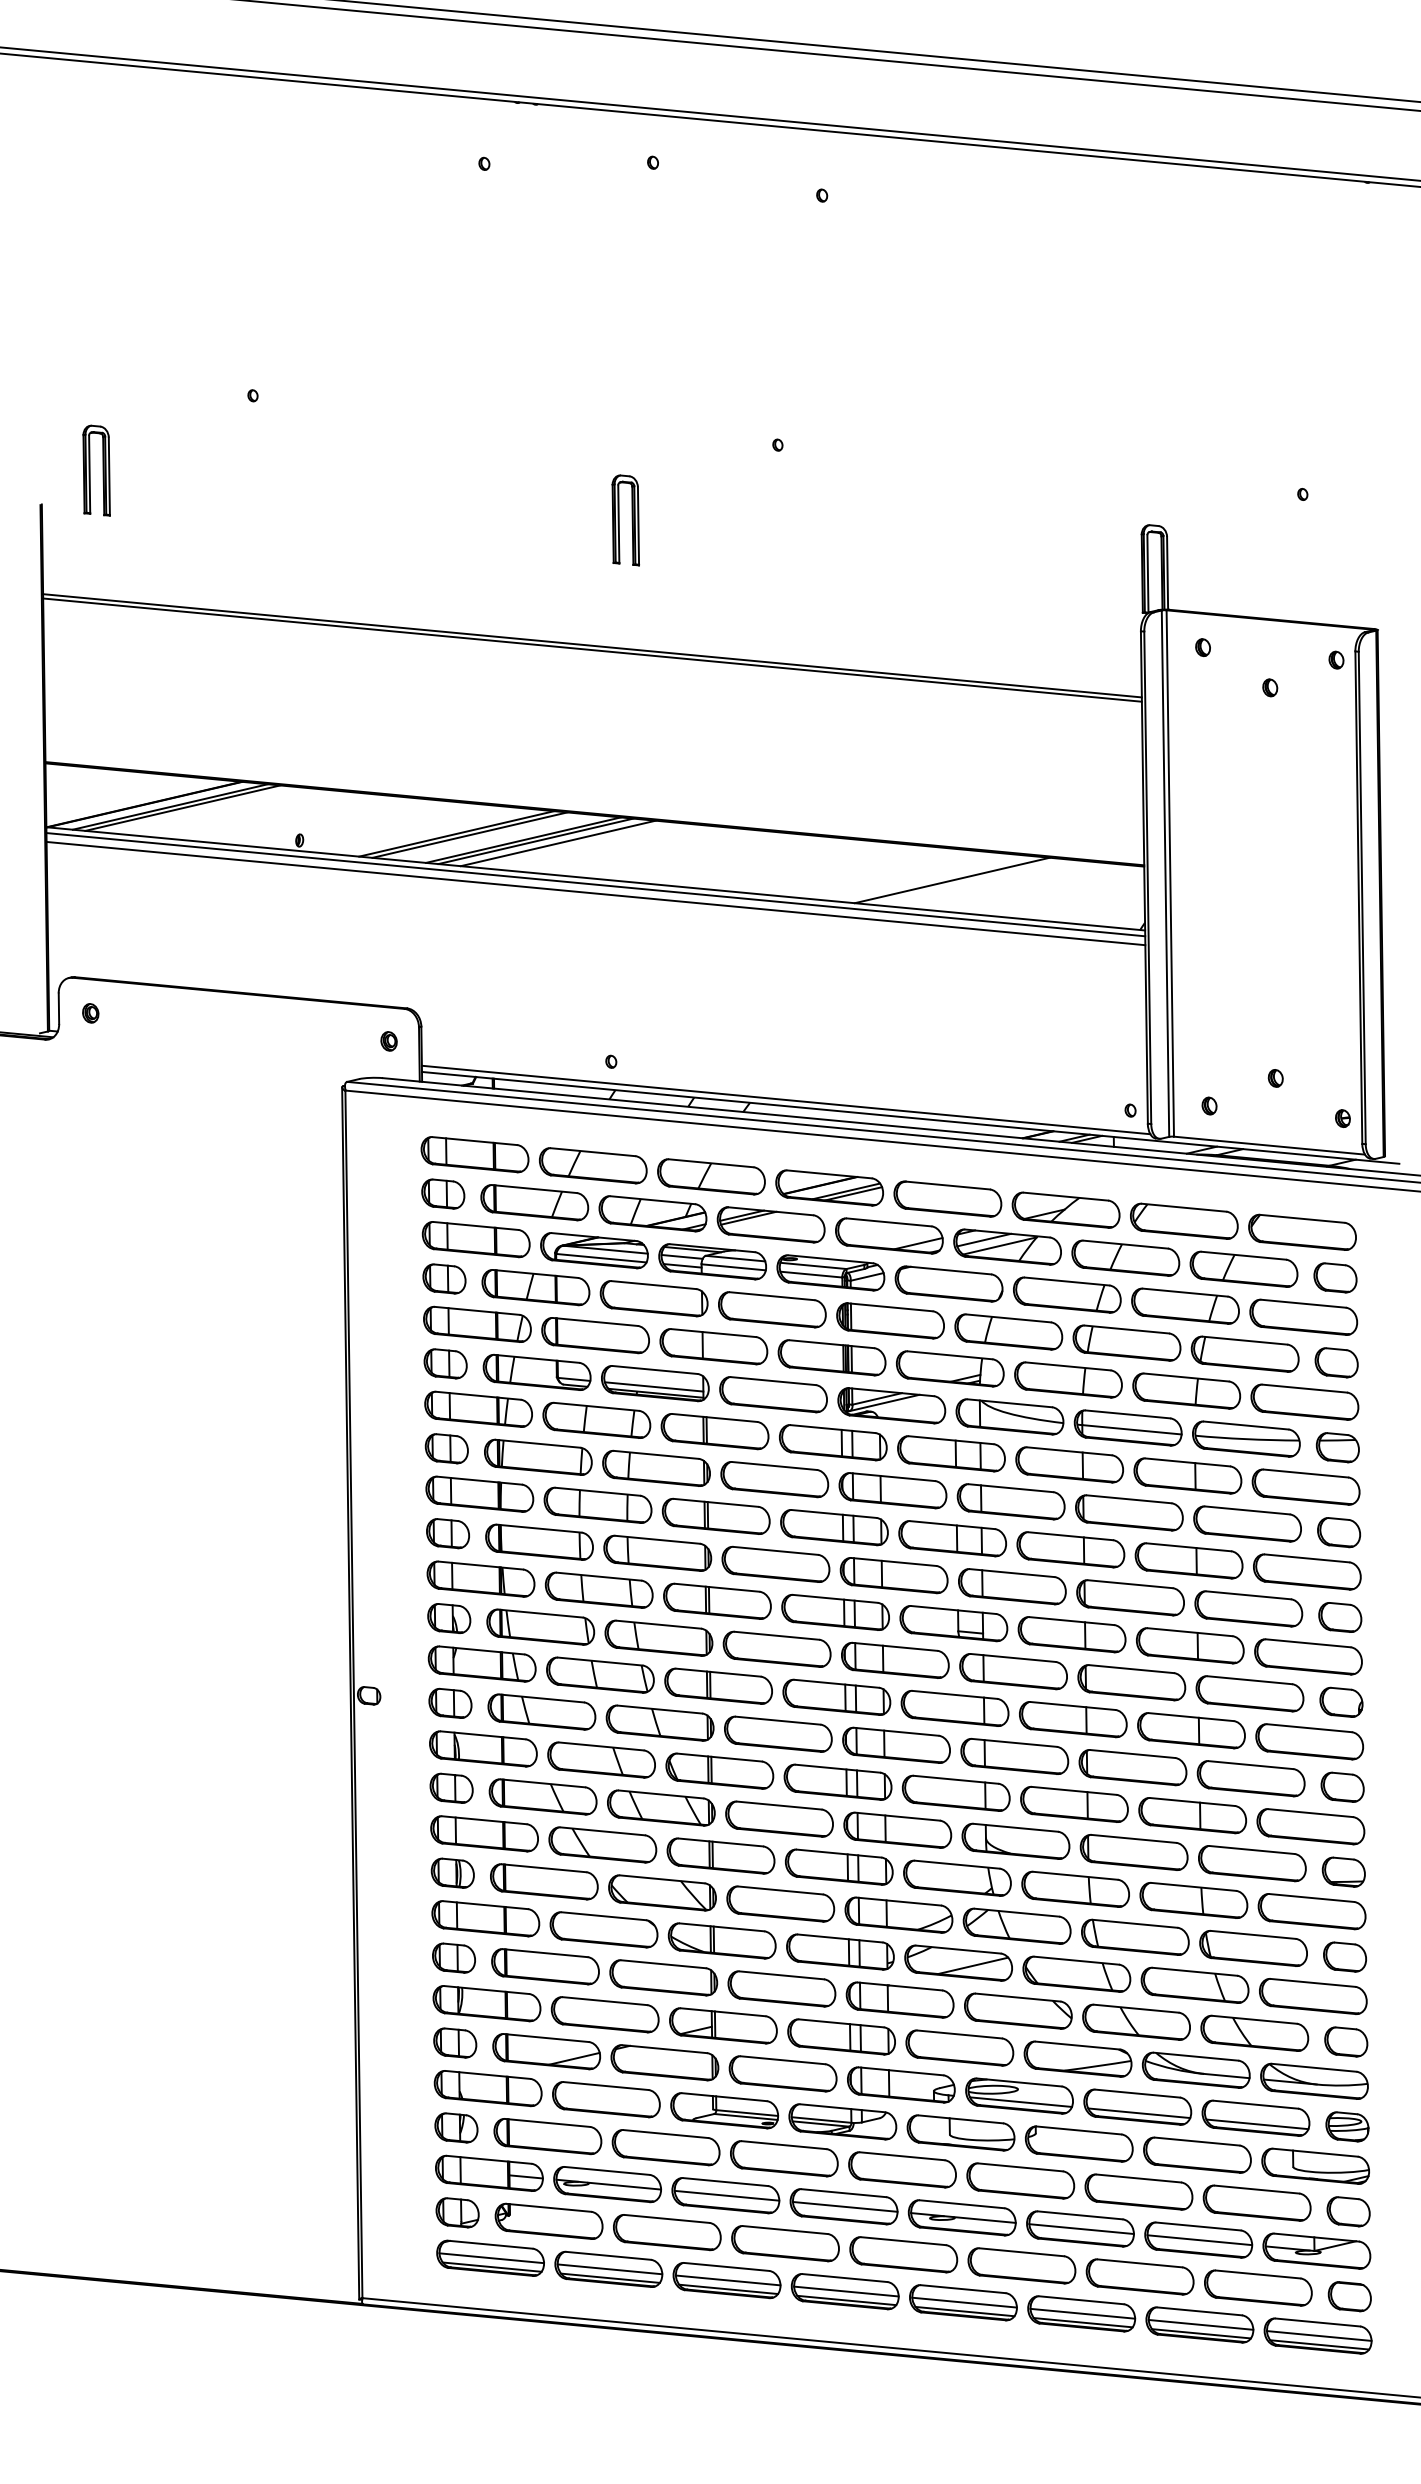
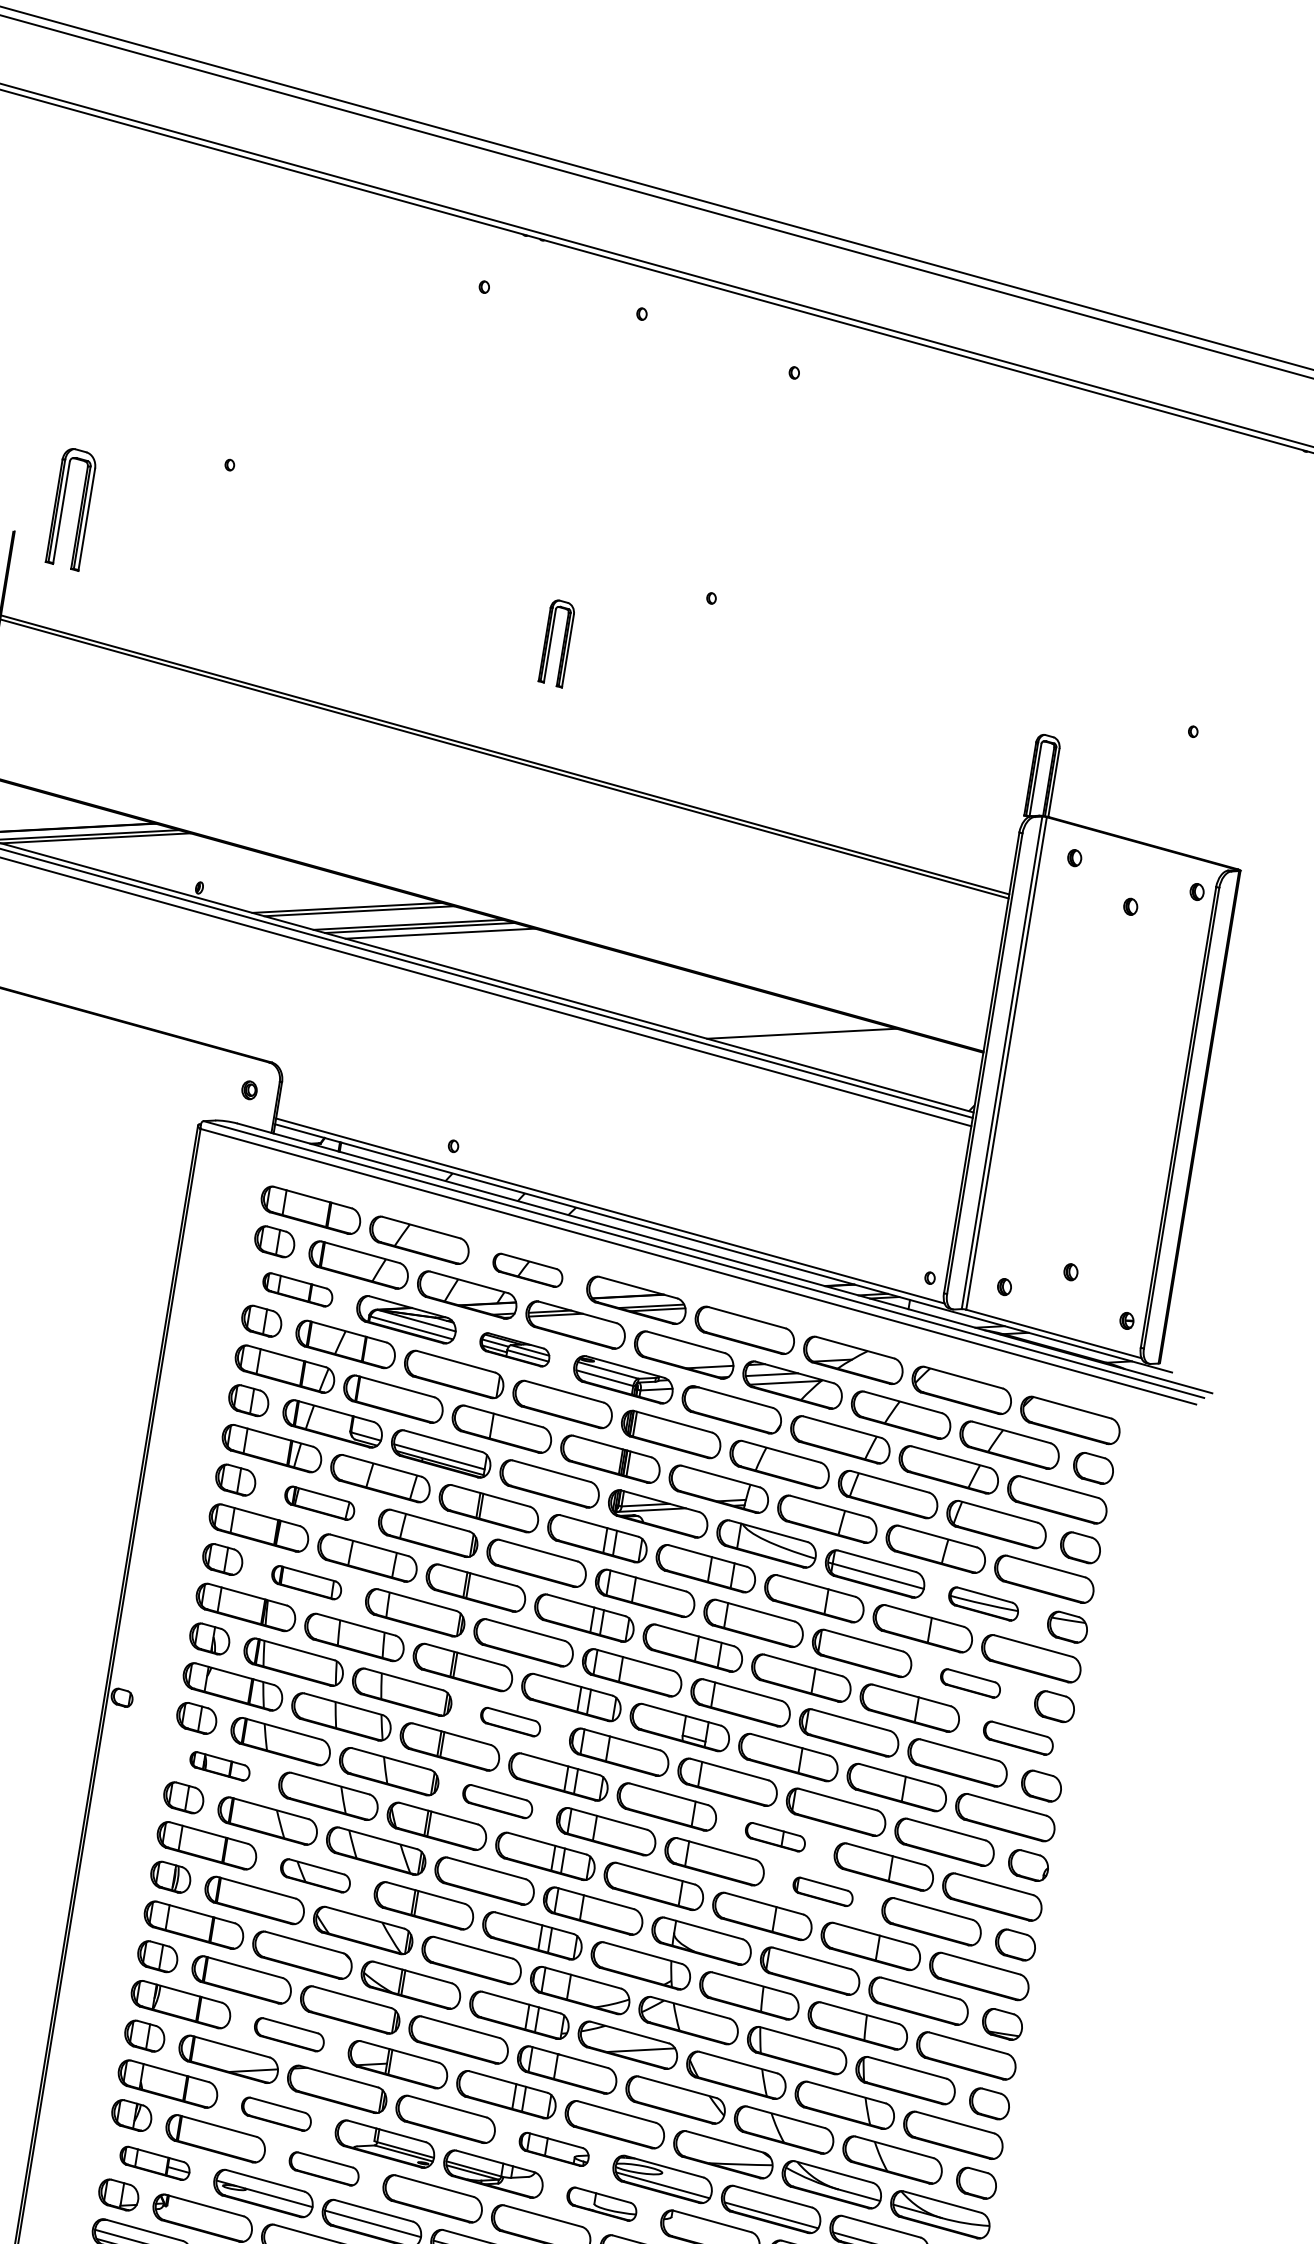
part: (96, 470) -> (71, 508), size x1.4
part: (711, 1176) -> (527, 1269), size x0.7
part: (475, 1239) -> (297, 1289), size x0.7
part: (712, 1261) -> (514, 1349), size x0.7
part: (1246, 1438) -> (983, 1603), size x0.7
part: (538, 1456) -> (319, 1502), size x0.7
part: (1247, 1523) -> (970, 1682), size x0.6
part: (539, 1541) -> (306, 1582), size x0.7
part: (1307, 1571) -> (1018, 1737), size x0.7
part: (776, 1648) -> (510, 1721), size x0.6
part: (1073, 1719) -> (775, 1836), size x0.6
part: (778, 1733) -> (497, 1800), size x0.7
part: (483, 1748) -> (220, 1765), size x0.6
part: (1132, 1767) -> (822, 1891), size x0.6
part: (602, 1844) -> (315, 1875), size x0.7
part: (604, 2014) -> (288, 2034), size x0.7
part: (901, 2084) -> (554, 2149), size x0.7
part: (606, 2099) -> (276, 2113), size x0.7
part: (960, 2132) -> (601, 2203), size x0.7
part: (665, 2147) -> (323, 2168), size x0.7
part: (489, 2172) -> (155, 2162), size x0.7

